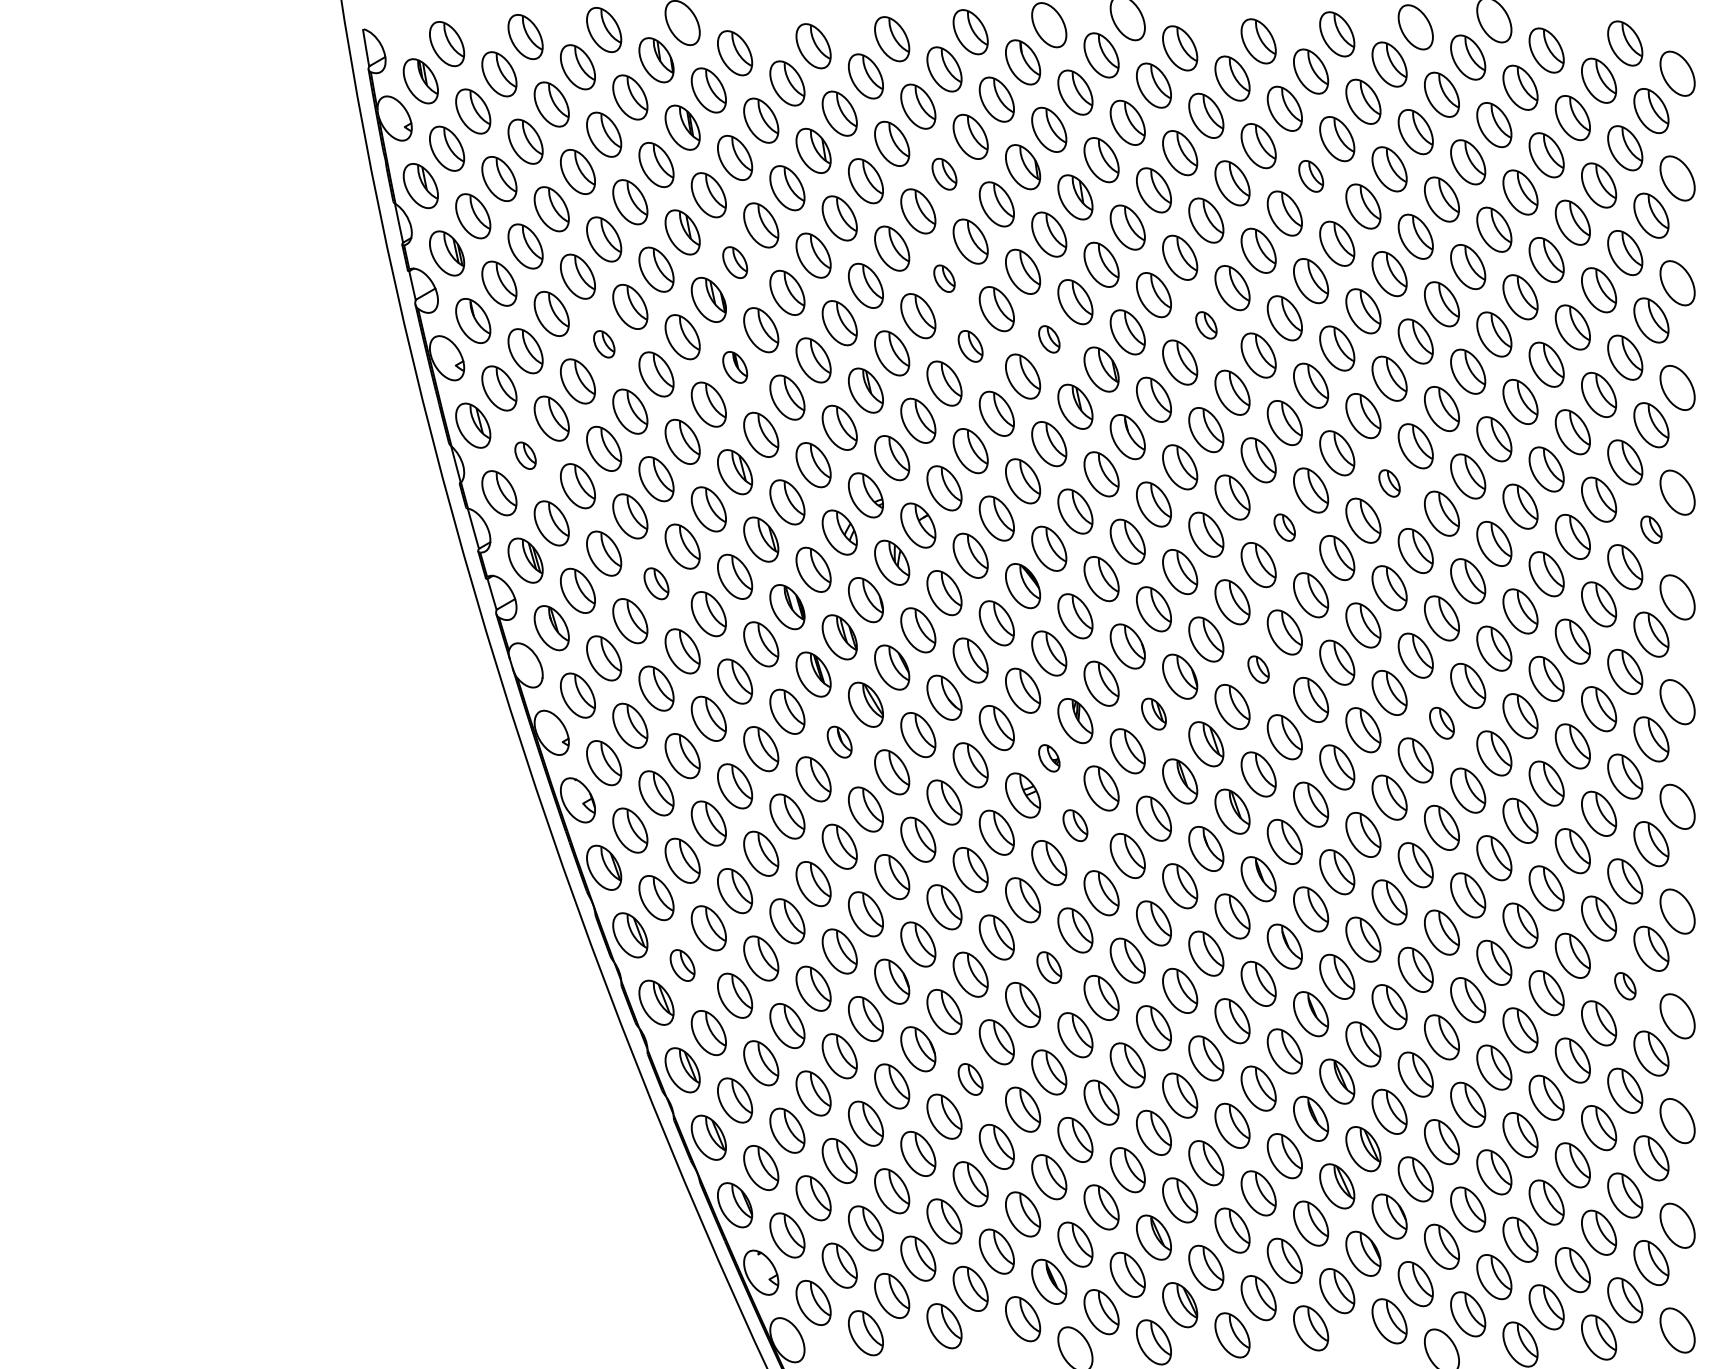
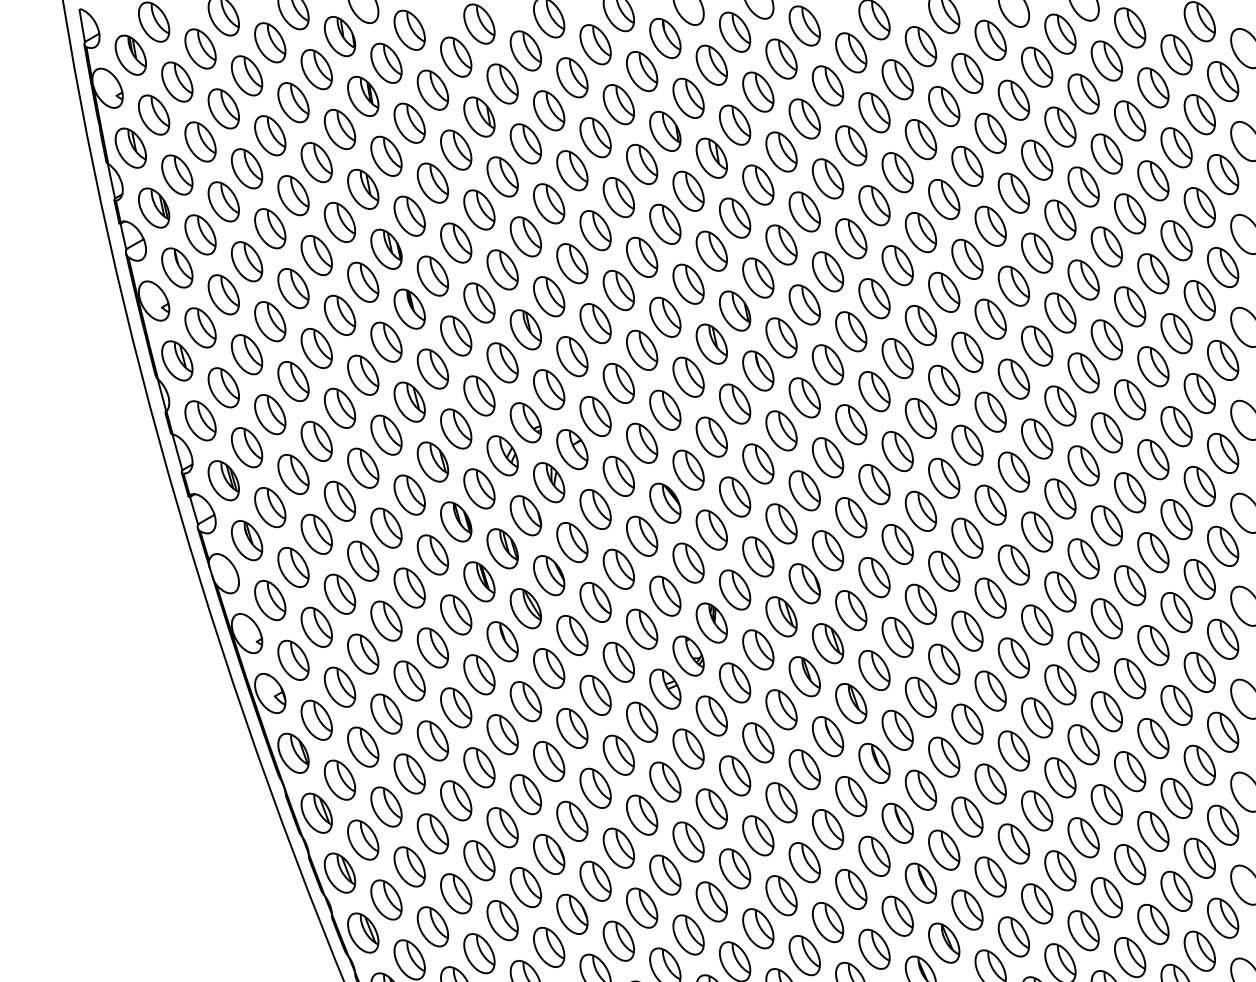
part: (944, 174) -> (595, 137), size x1.43
part: (1311, 176) -> (921, 139), size x1.43
part: (735, 262) -> (410, 216), size x1.43
part: (944, 278) -> (595, 230), size x1.67
part: (1206, 325) -> (828, 271), size x1.67
part: (1049, 339) -> (688, 284), size x1.67
part: (604, 344) -> (293, 288), size x1.67
part: (970, 346) -> (618, 290), size x1.43
part: (735, 367) -> (410, 309), size x1.43
part: (525, 455) -> (223, 387), size x1.67
part: (1389, 483) -> (990, 412), size x1.67
part: (1284, 527) -> (897, 451), size x1.67
part: (1651, 529) -> (1223, 453), size x1.67
part: (656, 583) -> (339, 500), size x1.43
part: (1258, 669) -> (874, 577), size x1.67
part: (1153, 714) -> (781, 617), size x1.43
part: (1441, 723) -> (1036, 625), size x1.43
part: (839, 742) -> (502, 642), size x1.43
part: (1049, 758) -> (688, 656), size x1.67
part: (1075, 825) -> (711, 715), size x1.43
part: (682, 965) -> (363, 840), size x1.43
part: (1049, 967) -> (688, 841), size x1.43
part: (1625, 986) -> (1200, 858), size x1.67
part: (970, 1079) -> (618, 941), size x1.43

